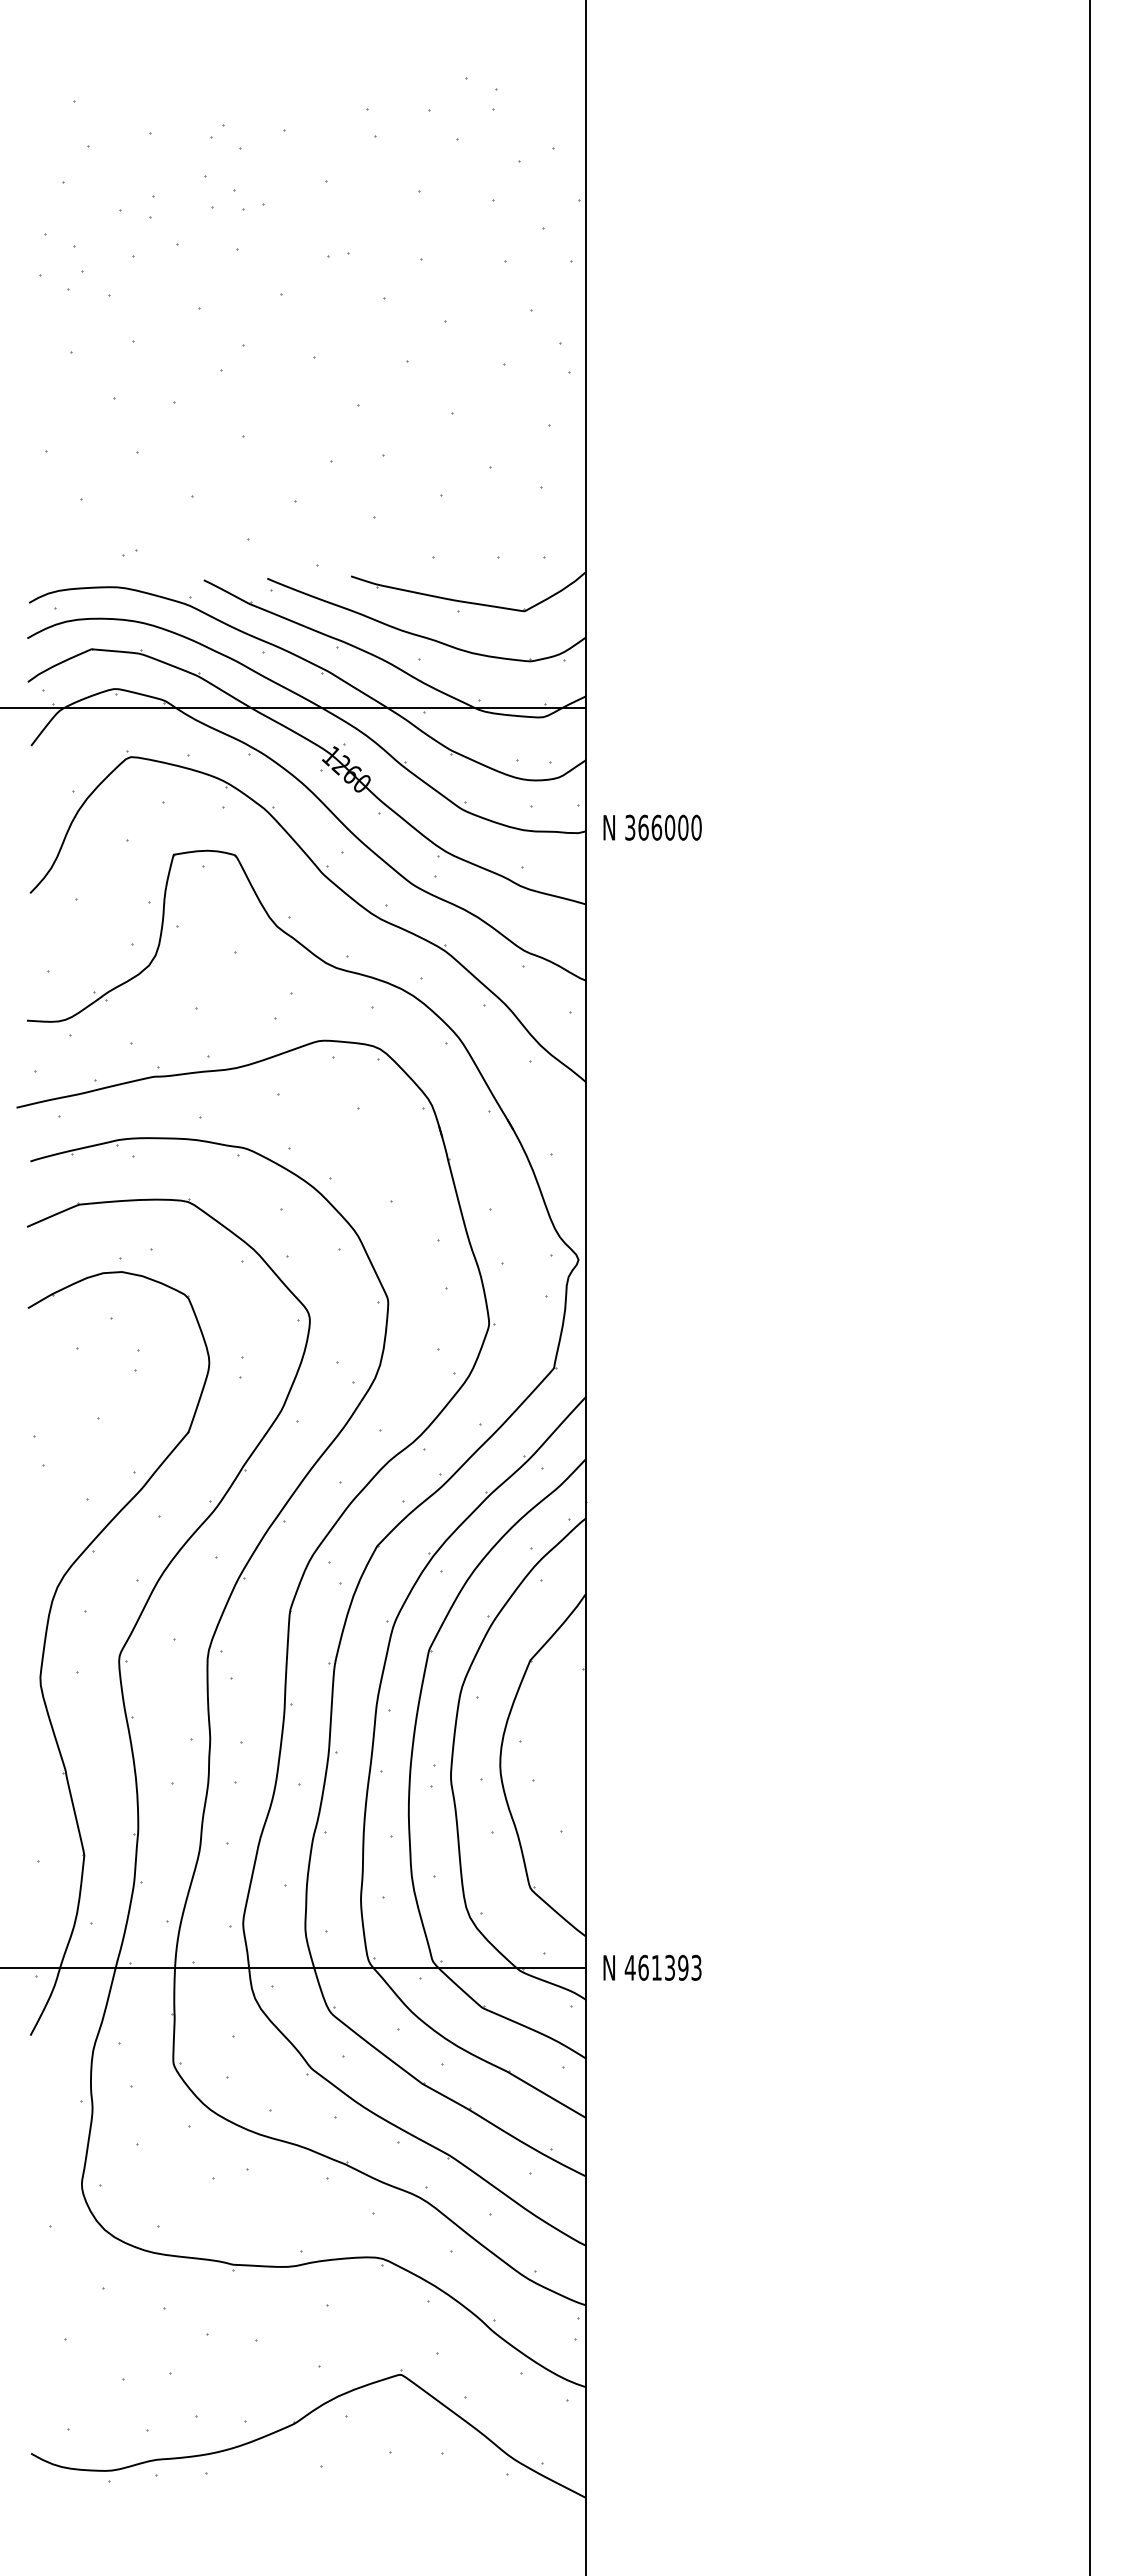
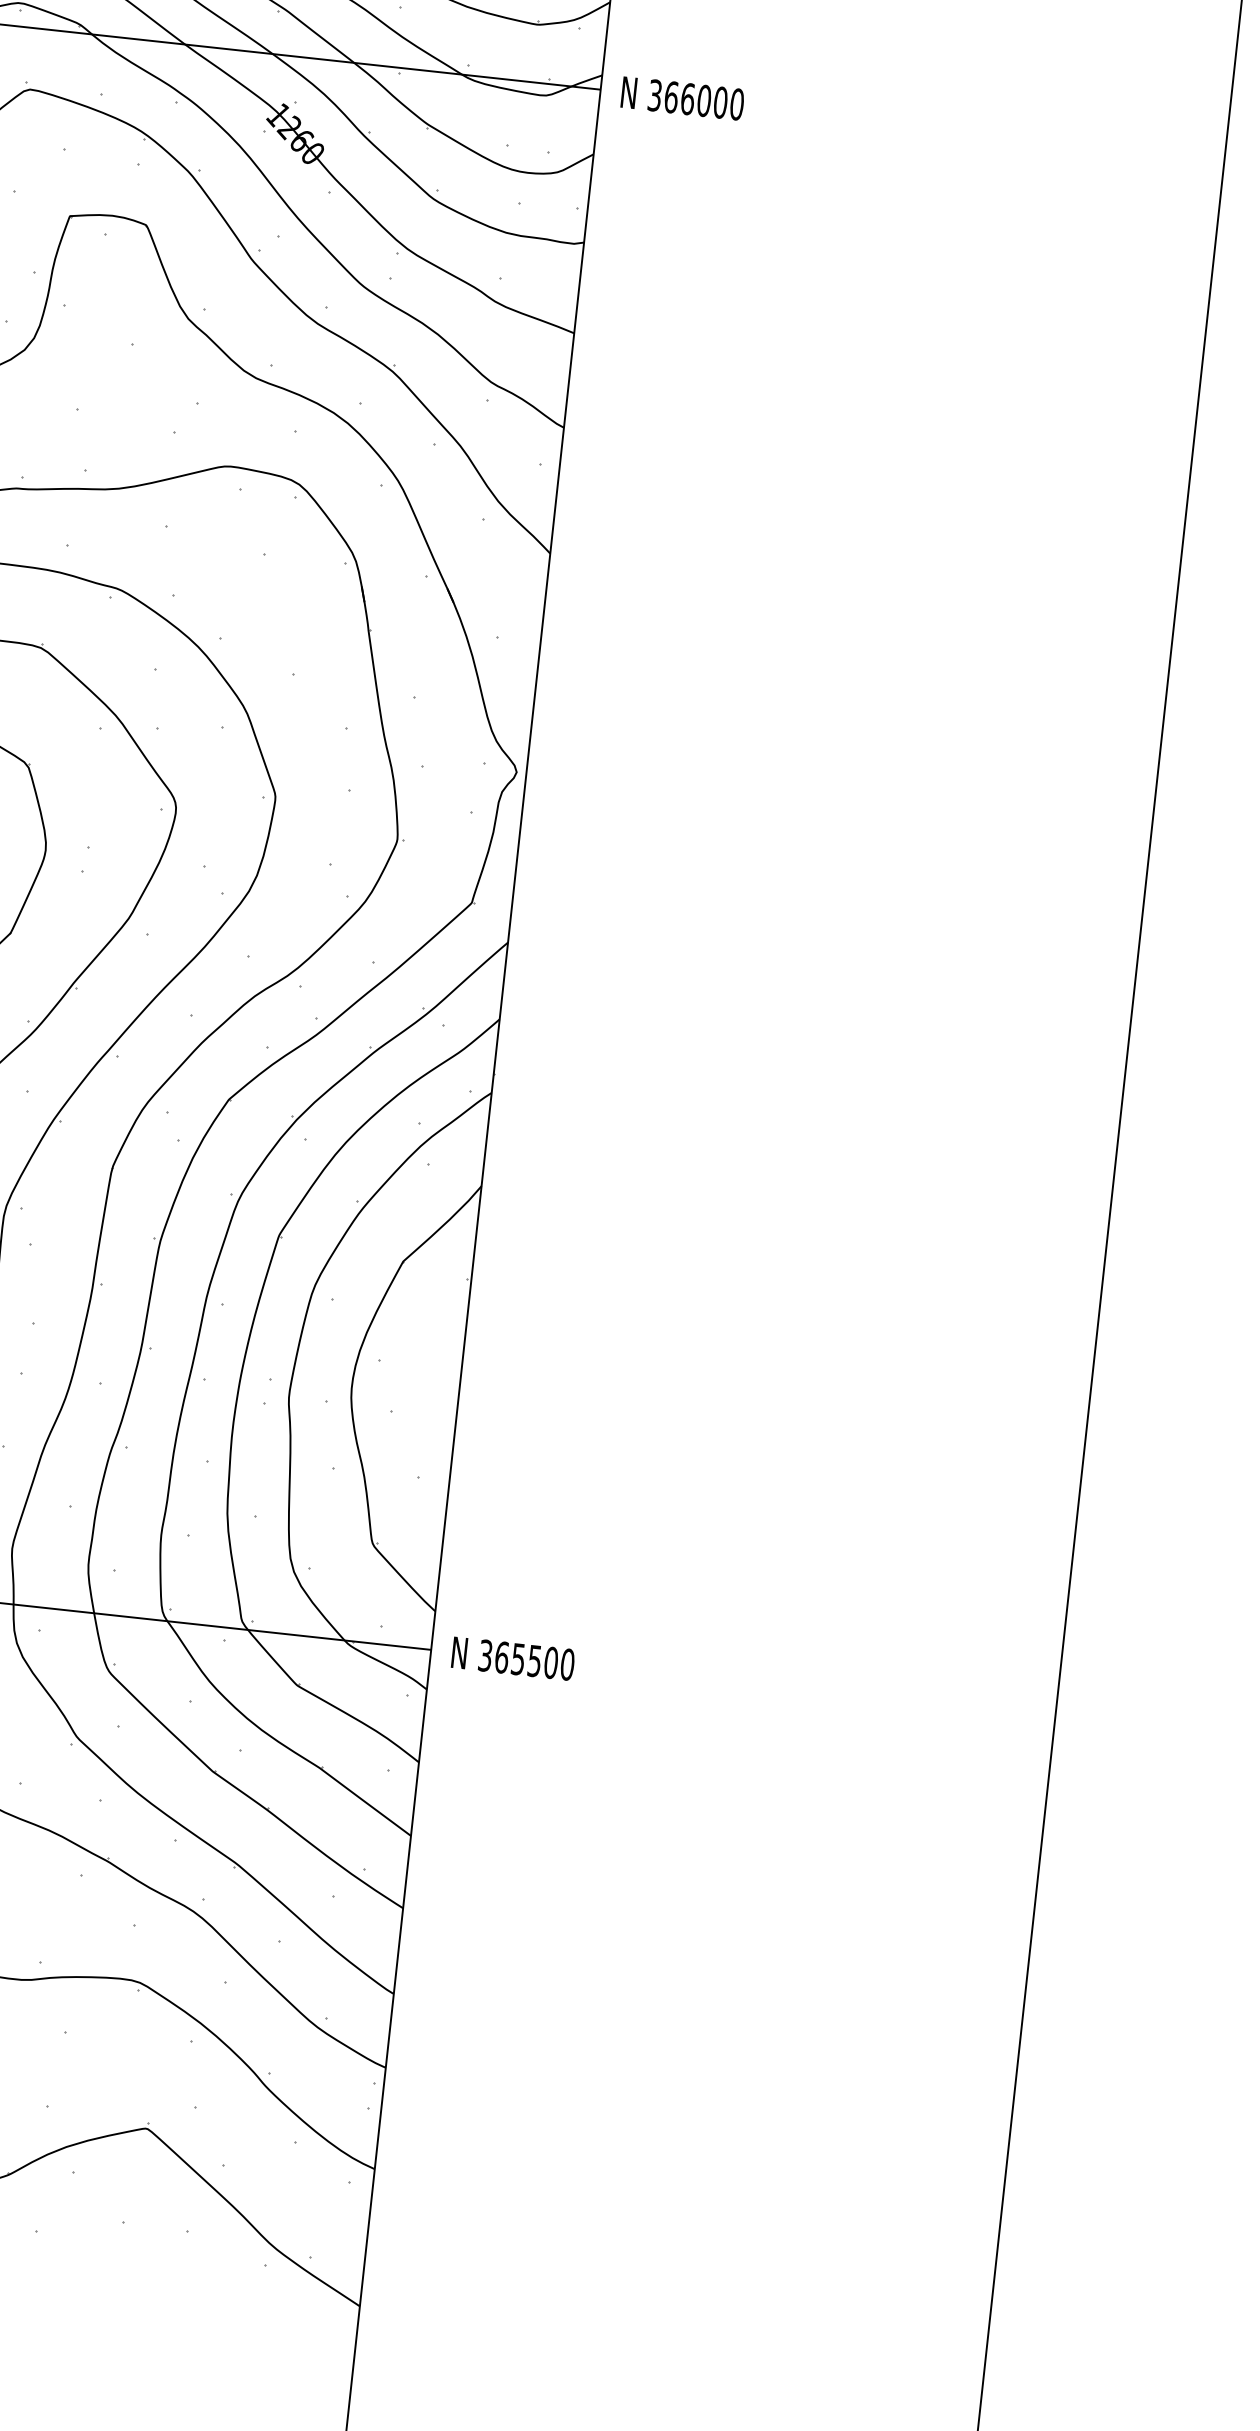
text: (652, 827) -> (682, 98), moved
text: (662, 1967) -> (525, 1659), 461393 -> 365500

